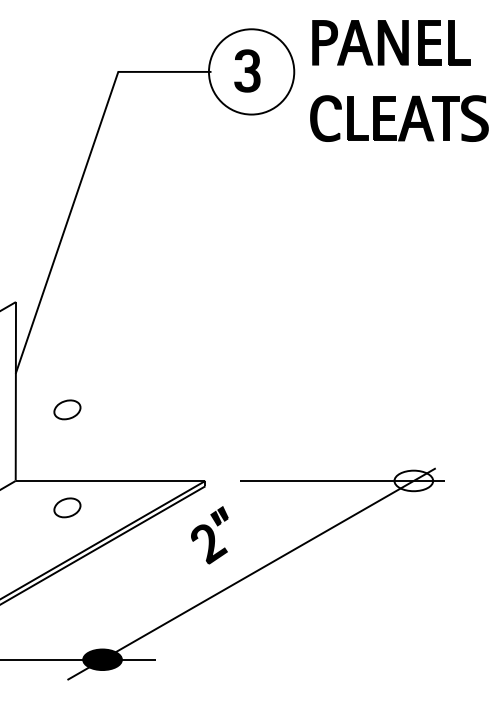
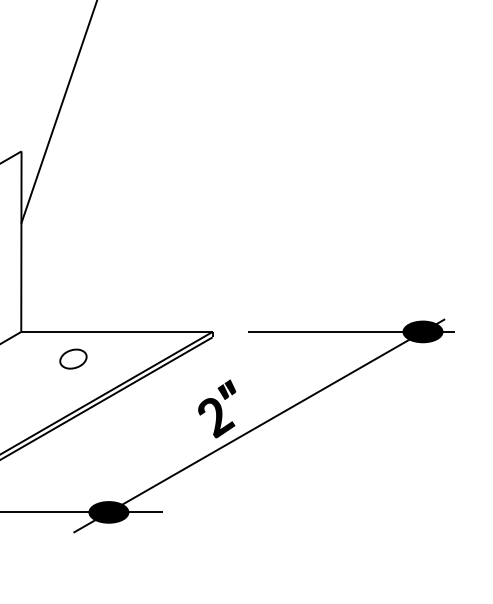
part: (67, 409) -> (73, 259), removed
fill: (413, 480) -> (422, 331), added
part: (209, 535) -> (216, 409), moved

